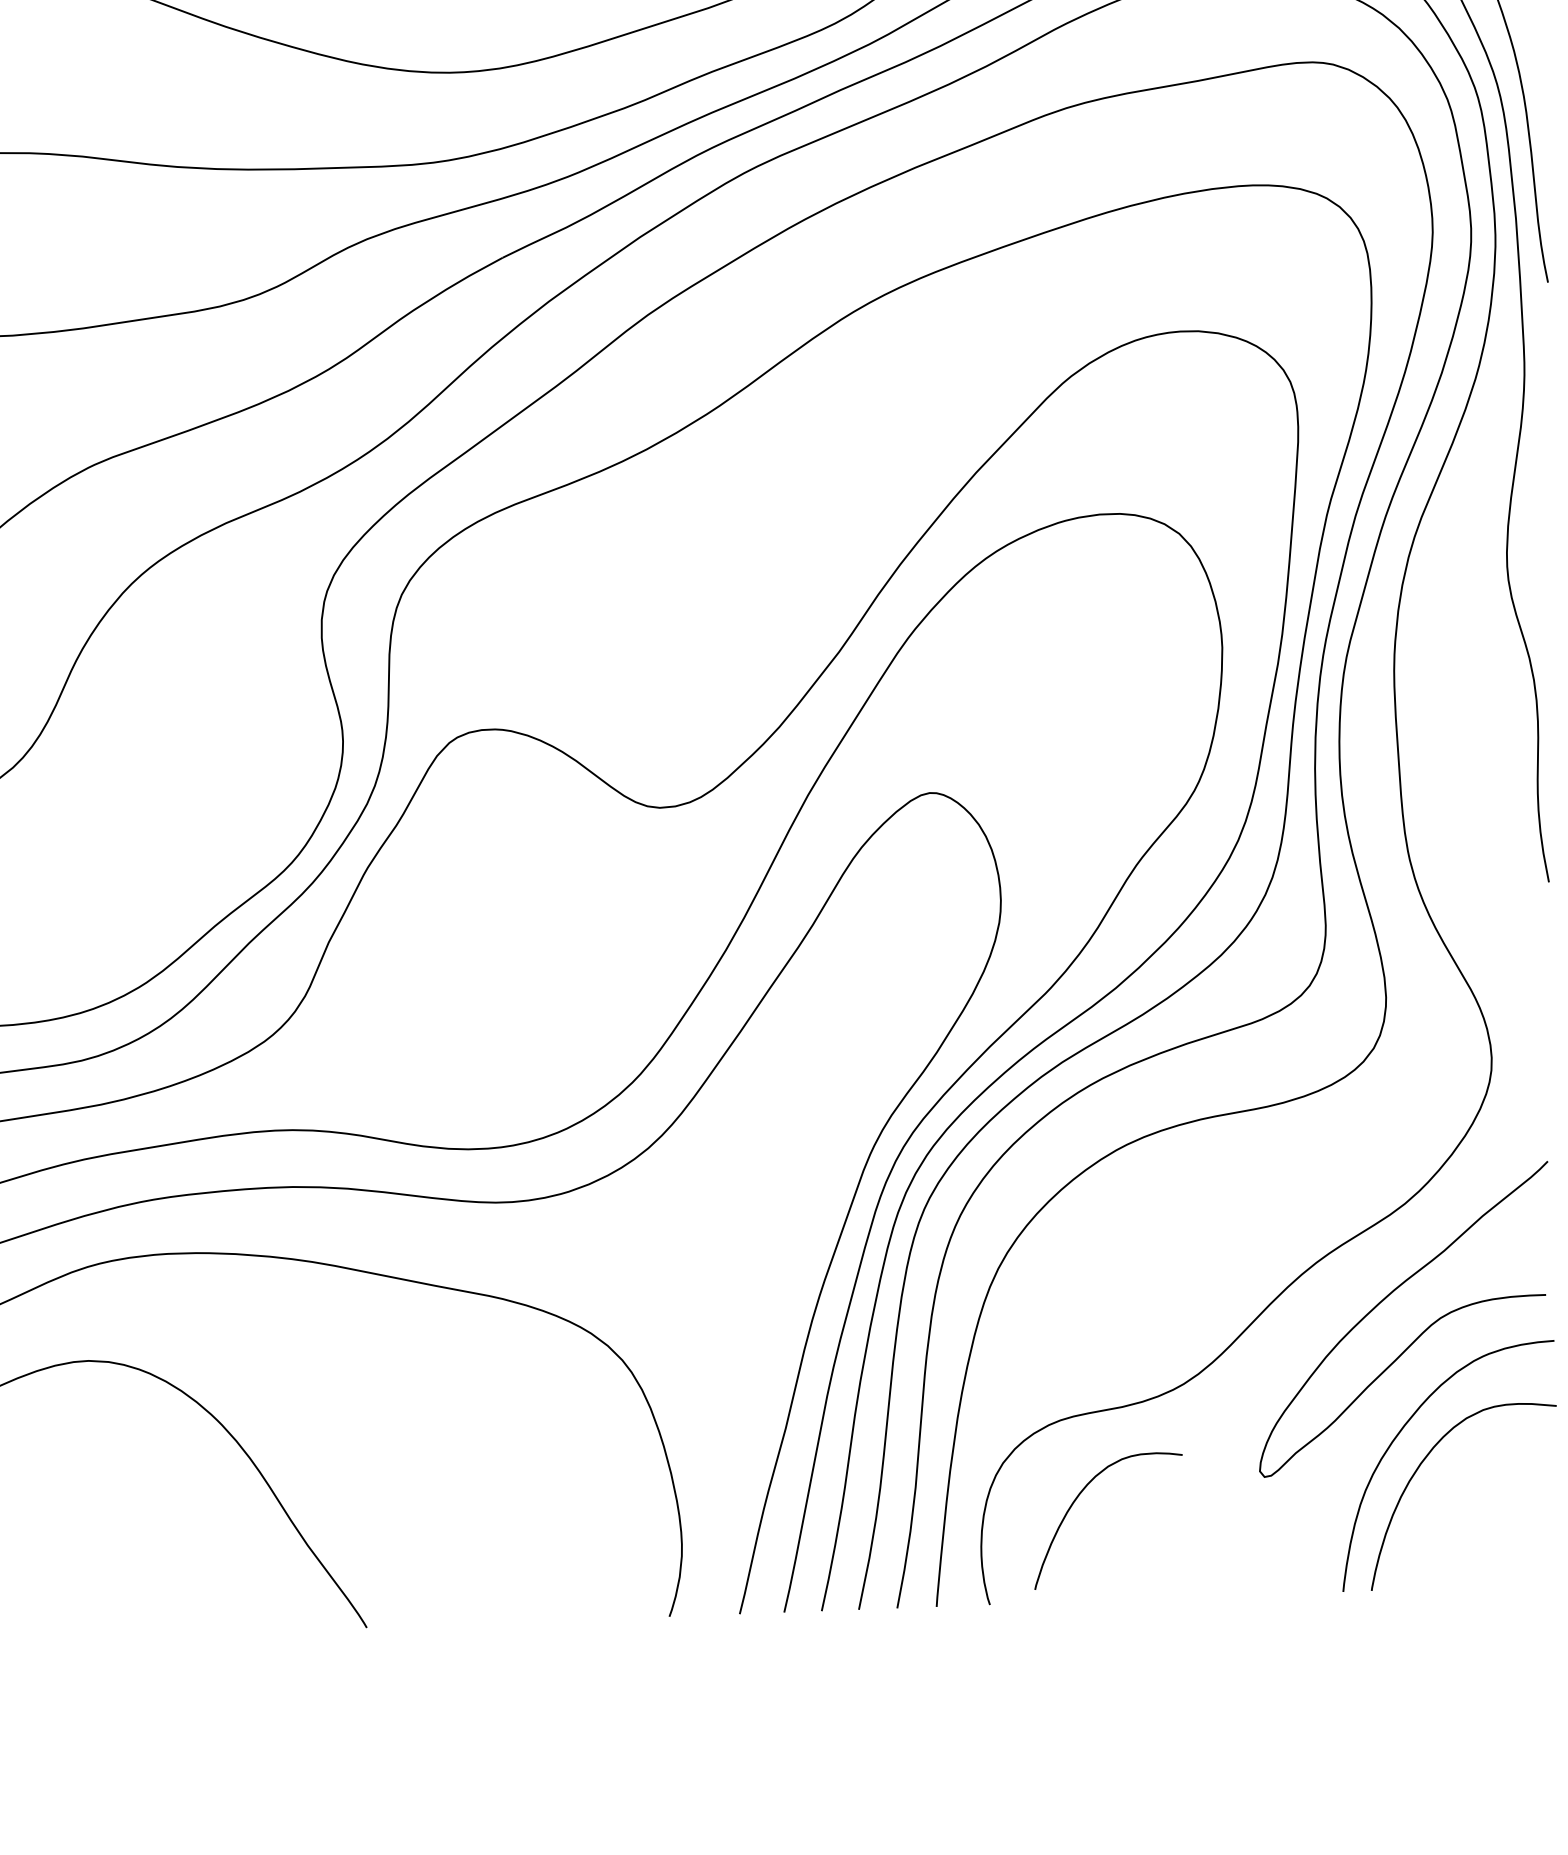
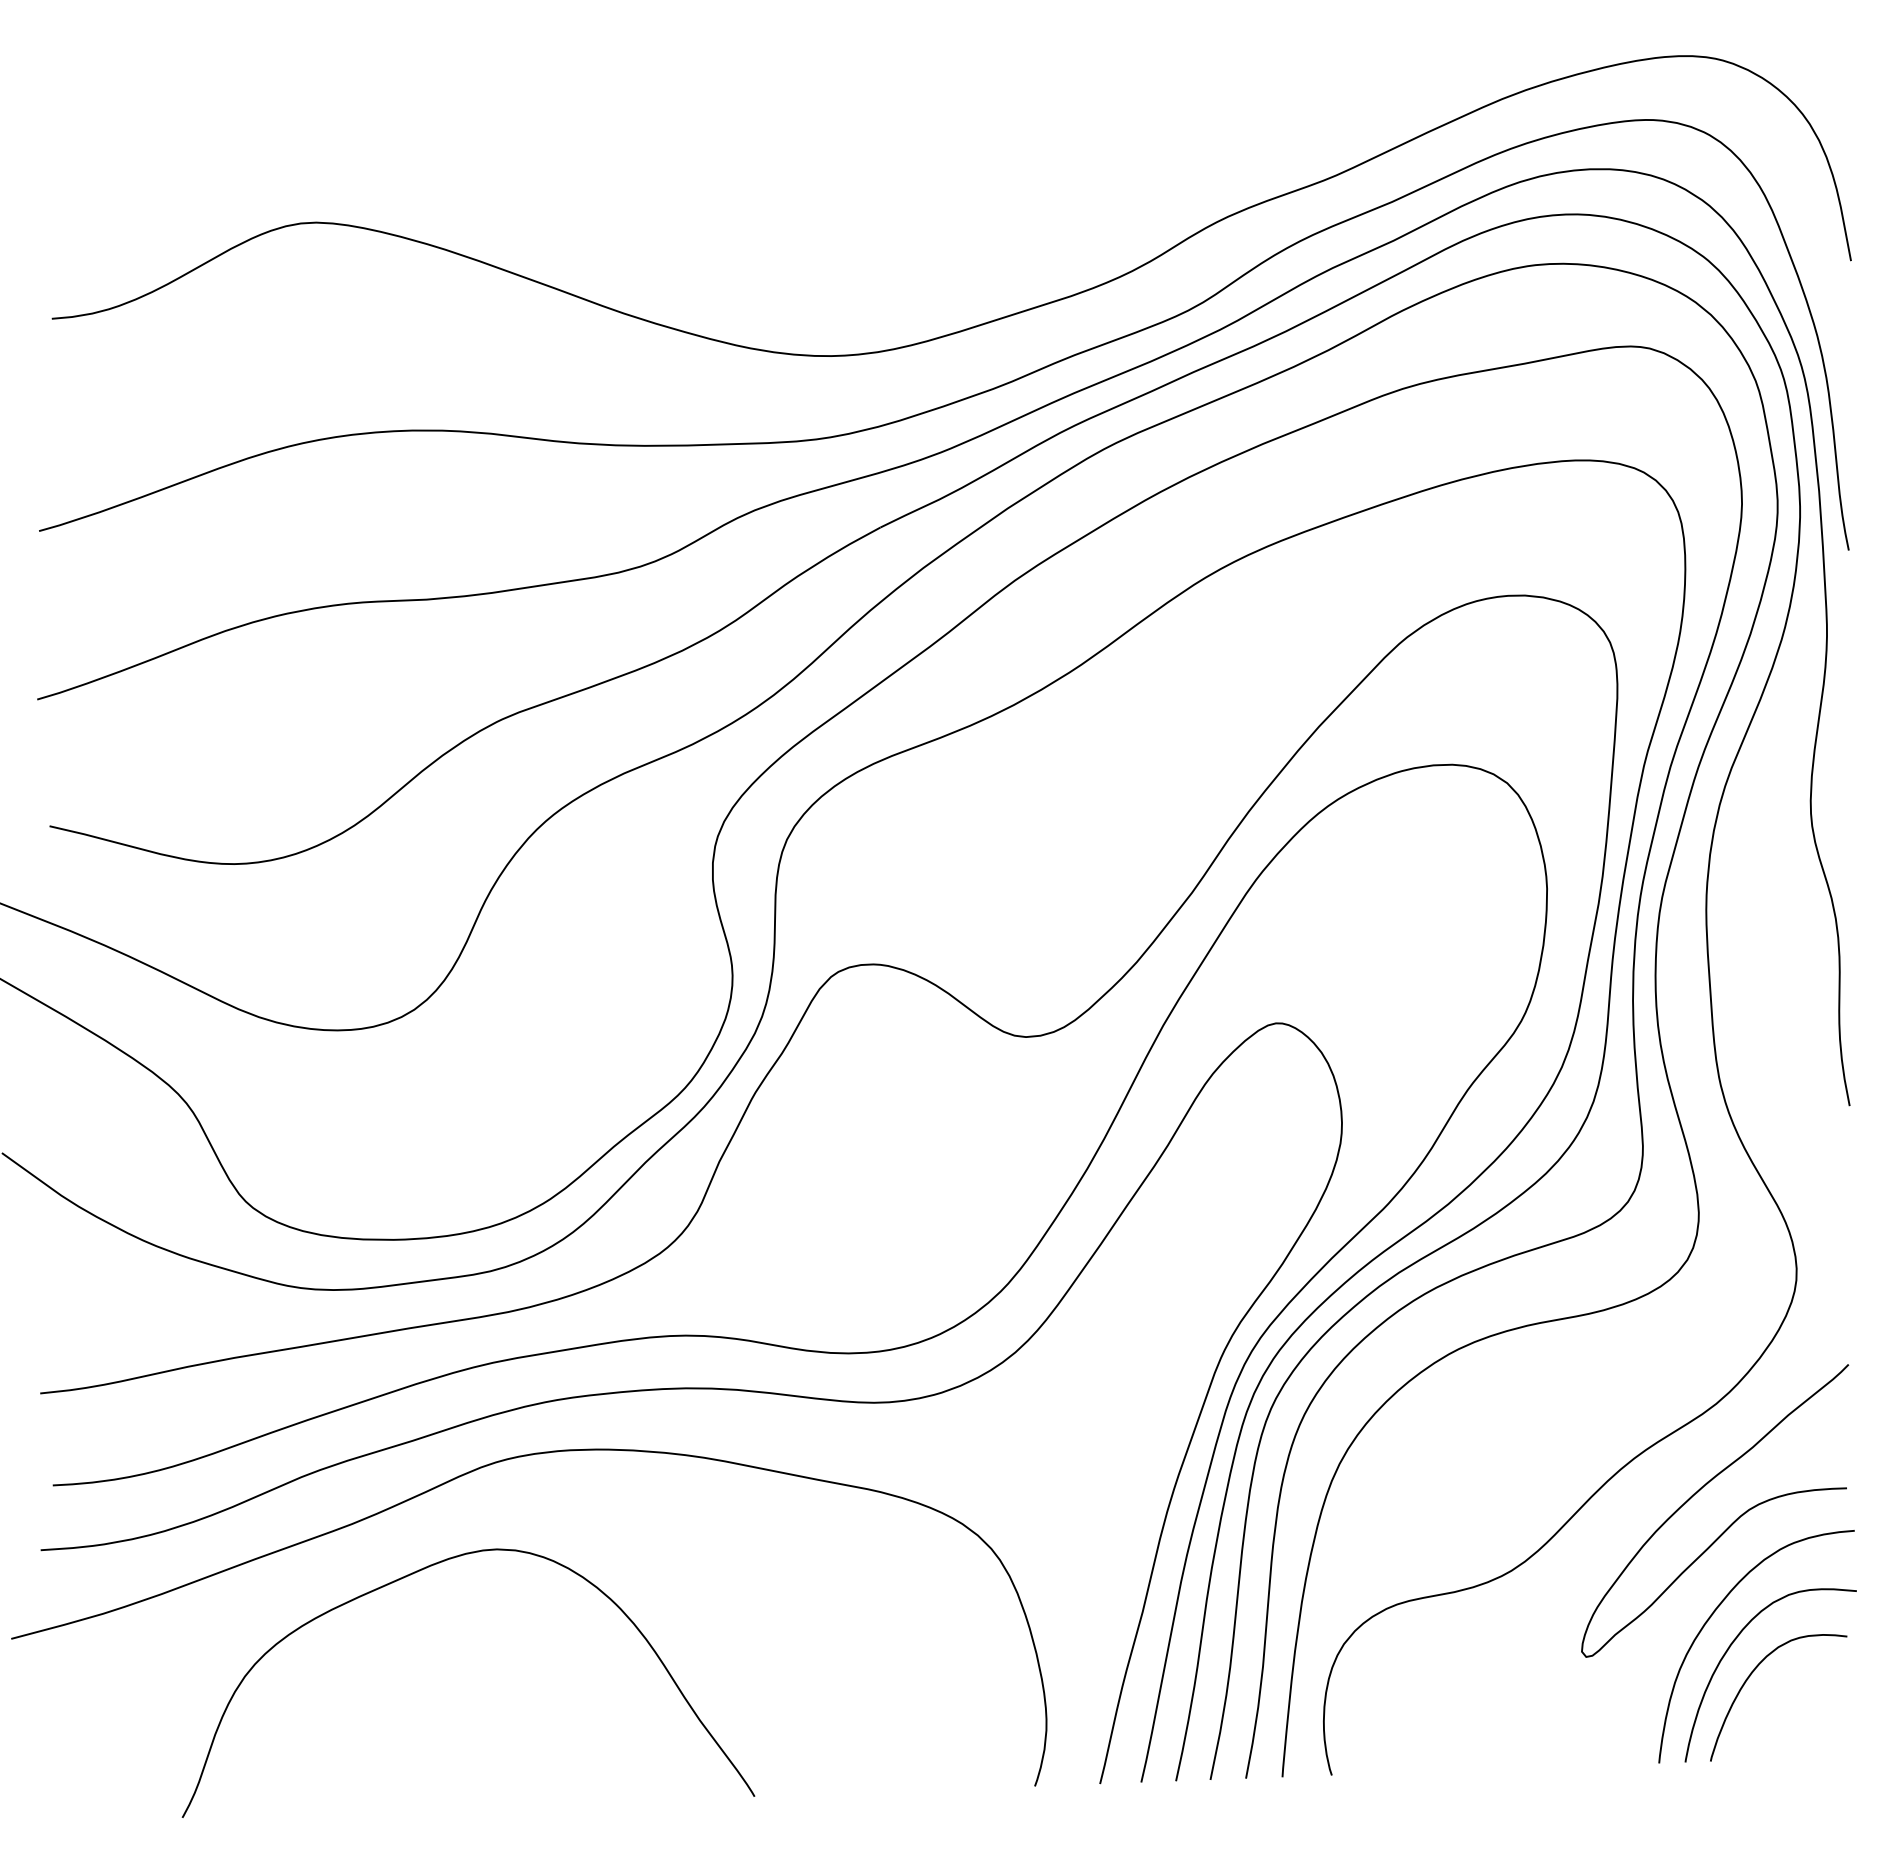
curve: (1075, 1501) -> (1748, 1679), moved

